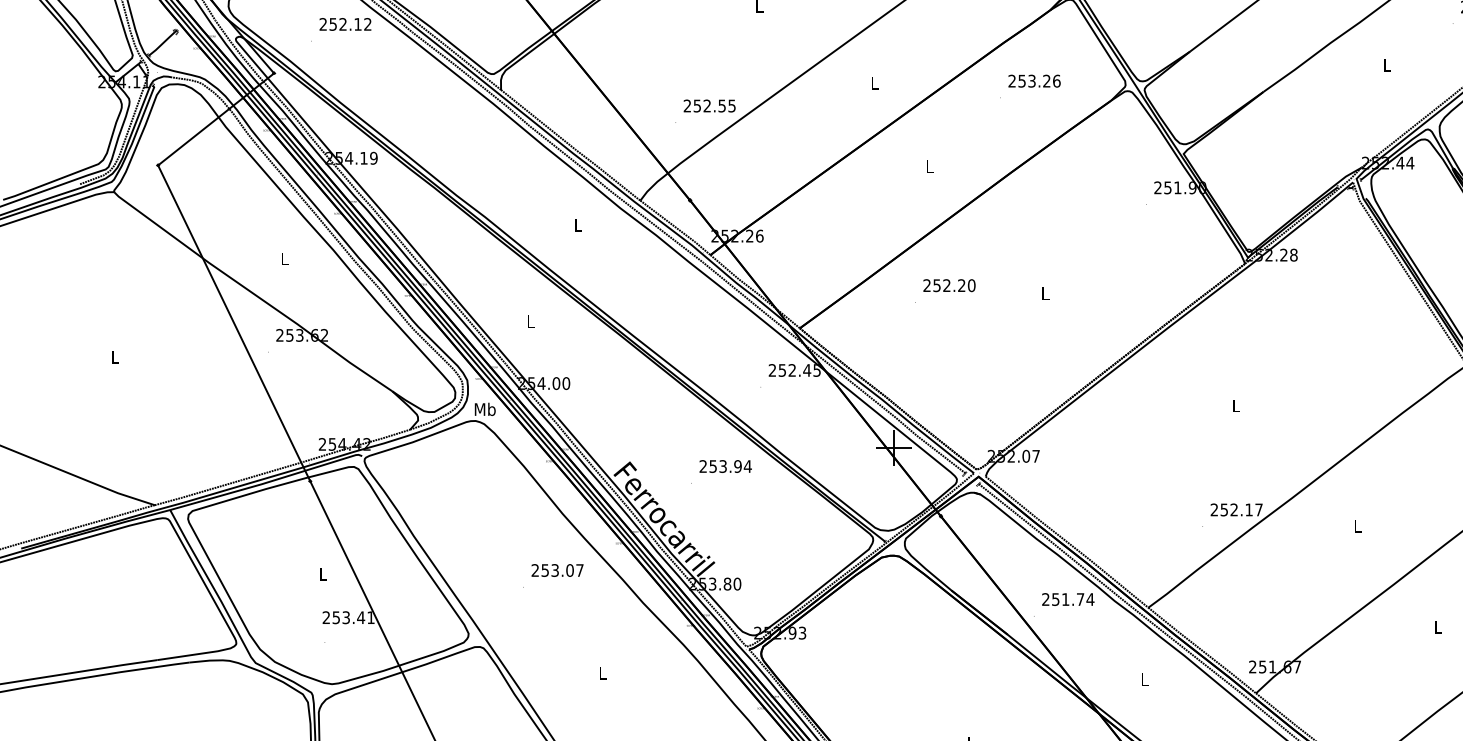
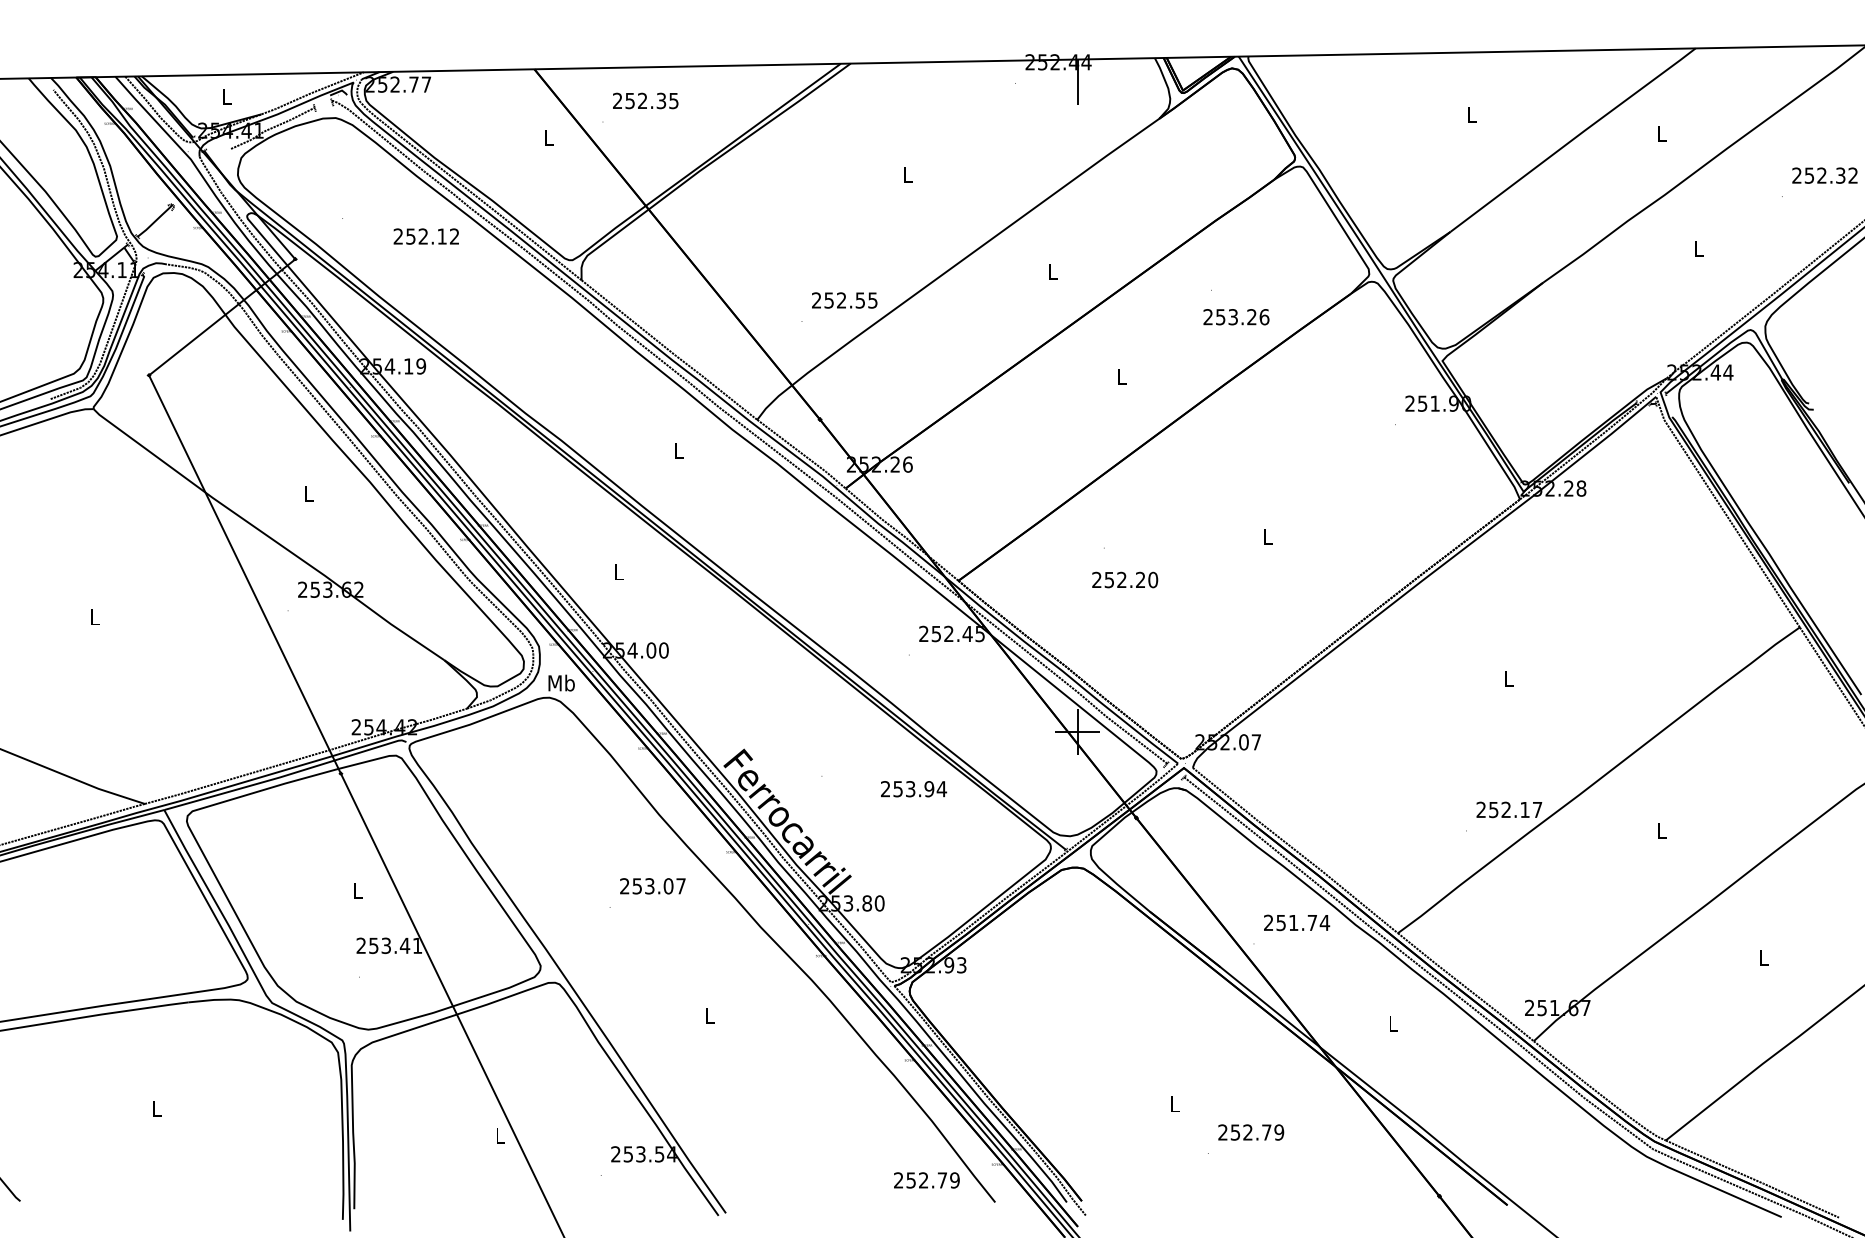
text: (344, 24) -> (425, 236), moved
text: (1034, 81) -> (1236, 317), moved
text: (949, 285) -> (1125, 579), moved
text: (726, 466) -> (914, 789), moved

